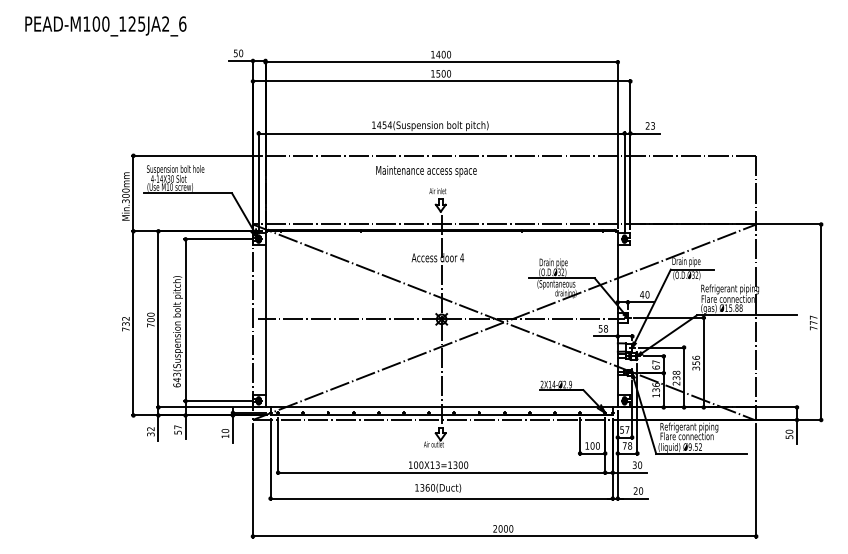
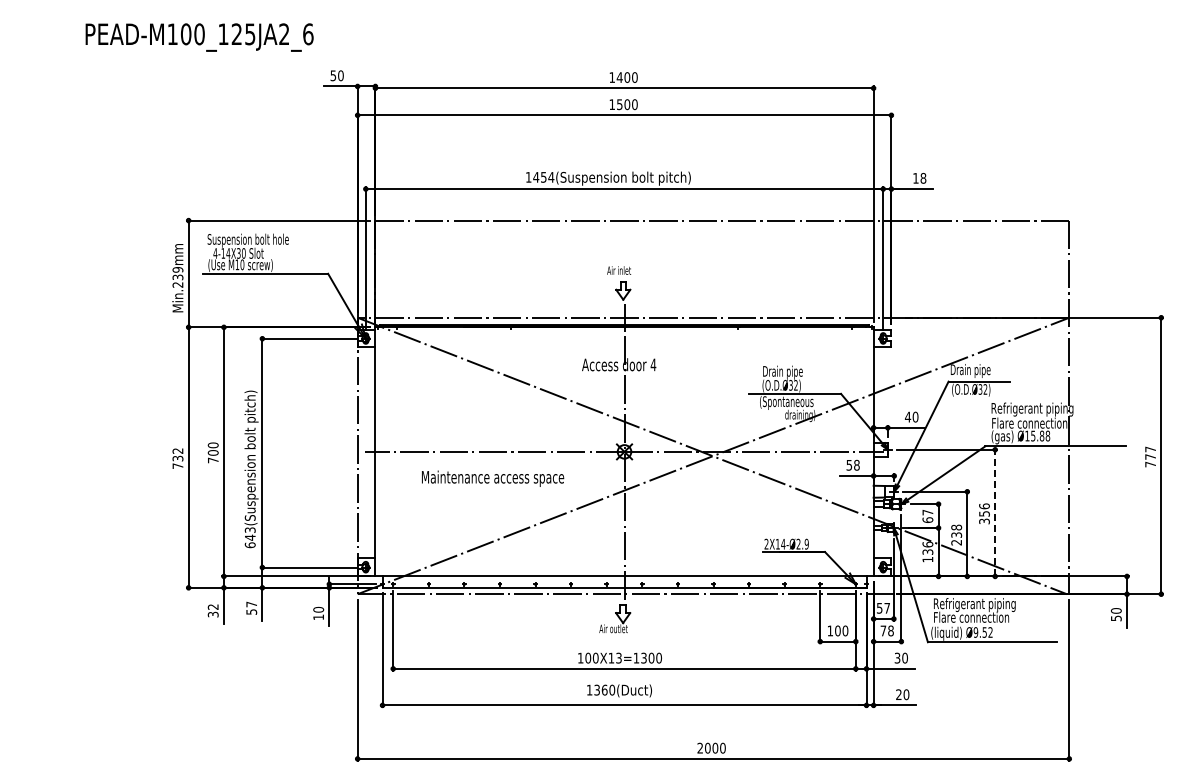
text: (105, 26) -> (199, 37), moved
text: (650, 125) -> (919, 177), 23 -> 18
text: (426, 171) -> (493, 478), moved
text: (125, 196) -> (177, 277), Min.300mm -> Min.239mm
line: (704, 362) -> (995, 512), solid -> dashed

